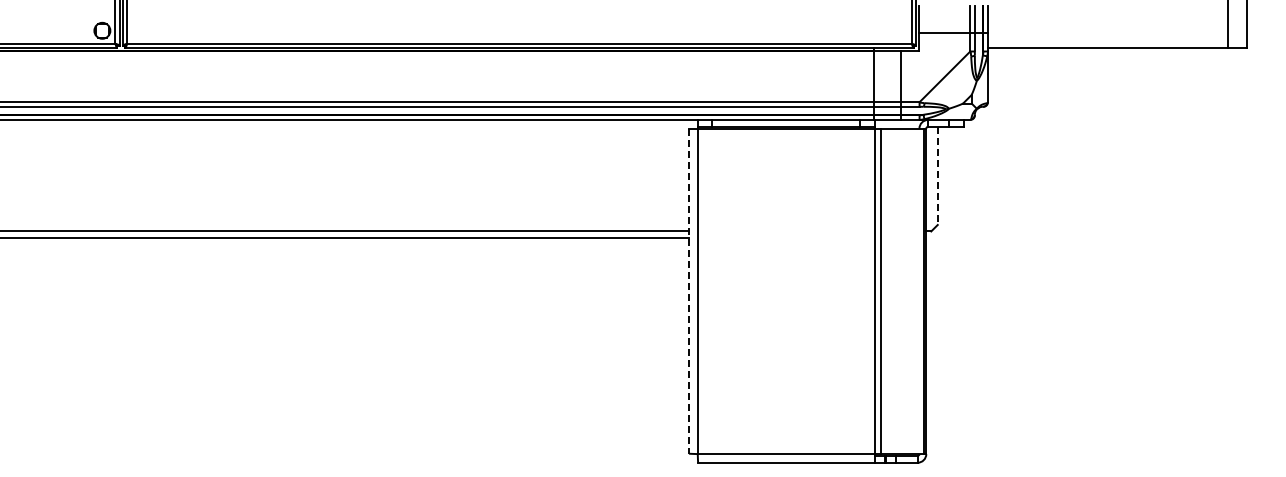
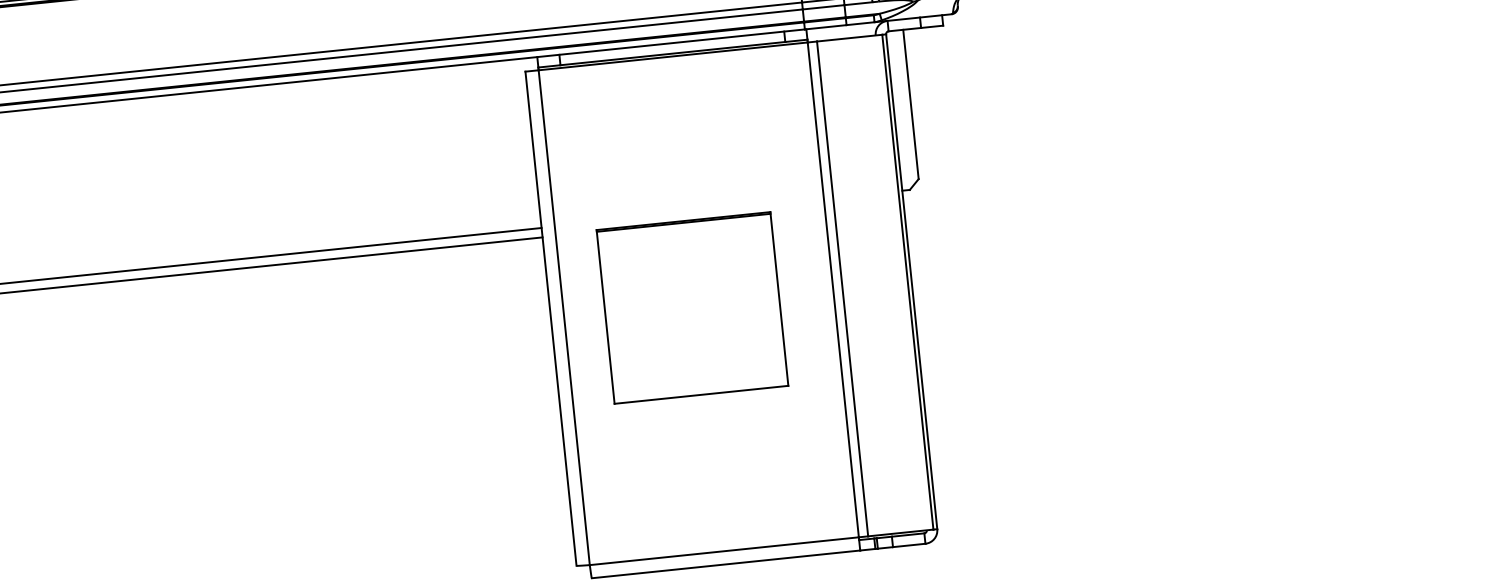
line: (937, 176) -> (910, 105), dashed -> solid
line: (689, 291) -> (551, 319), dashed -> solid
part: (781, 293) -> (691, 307), added

